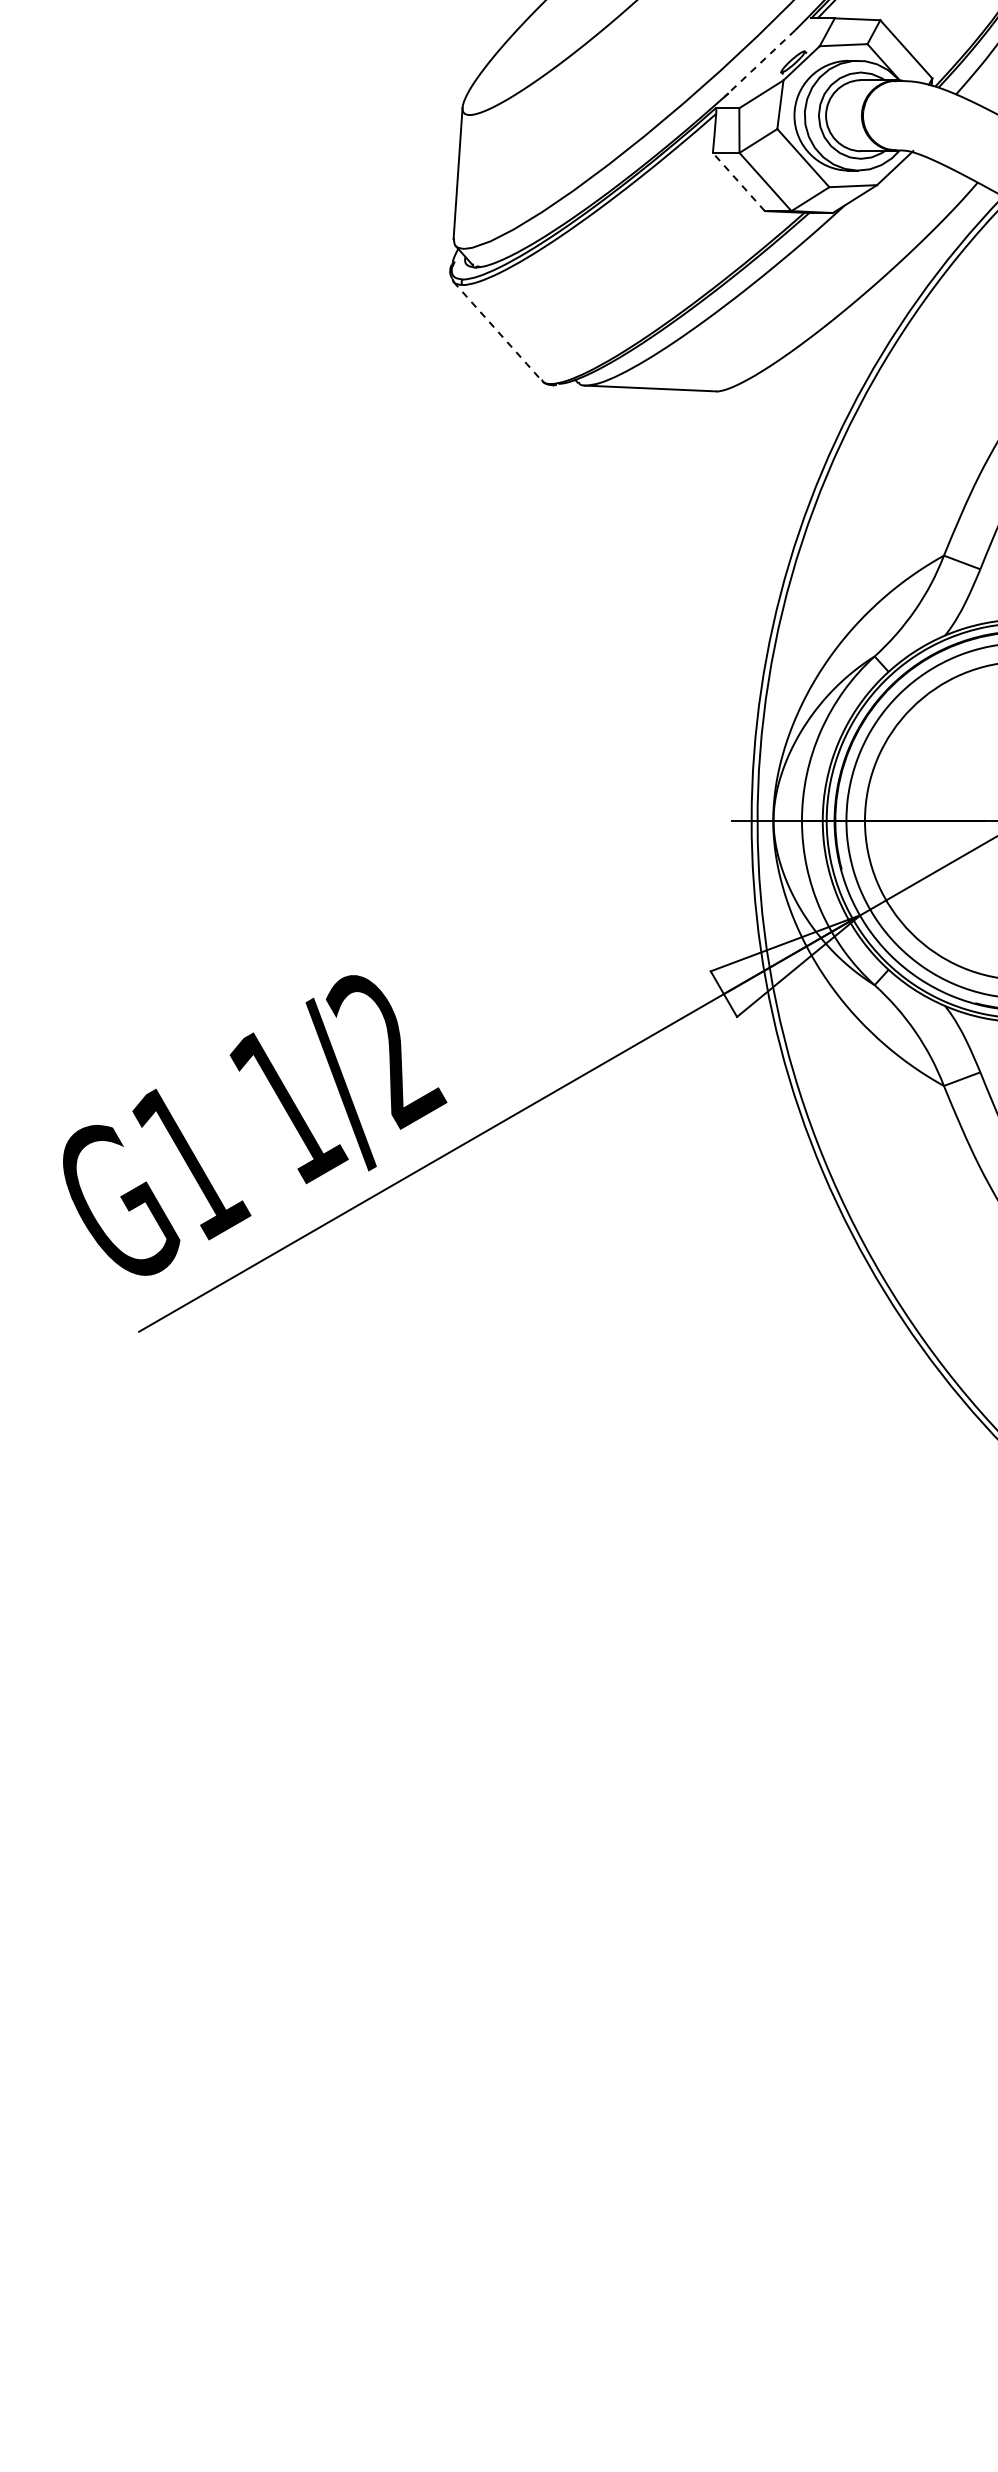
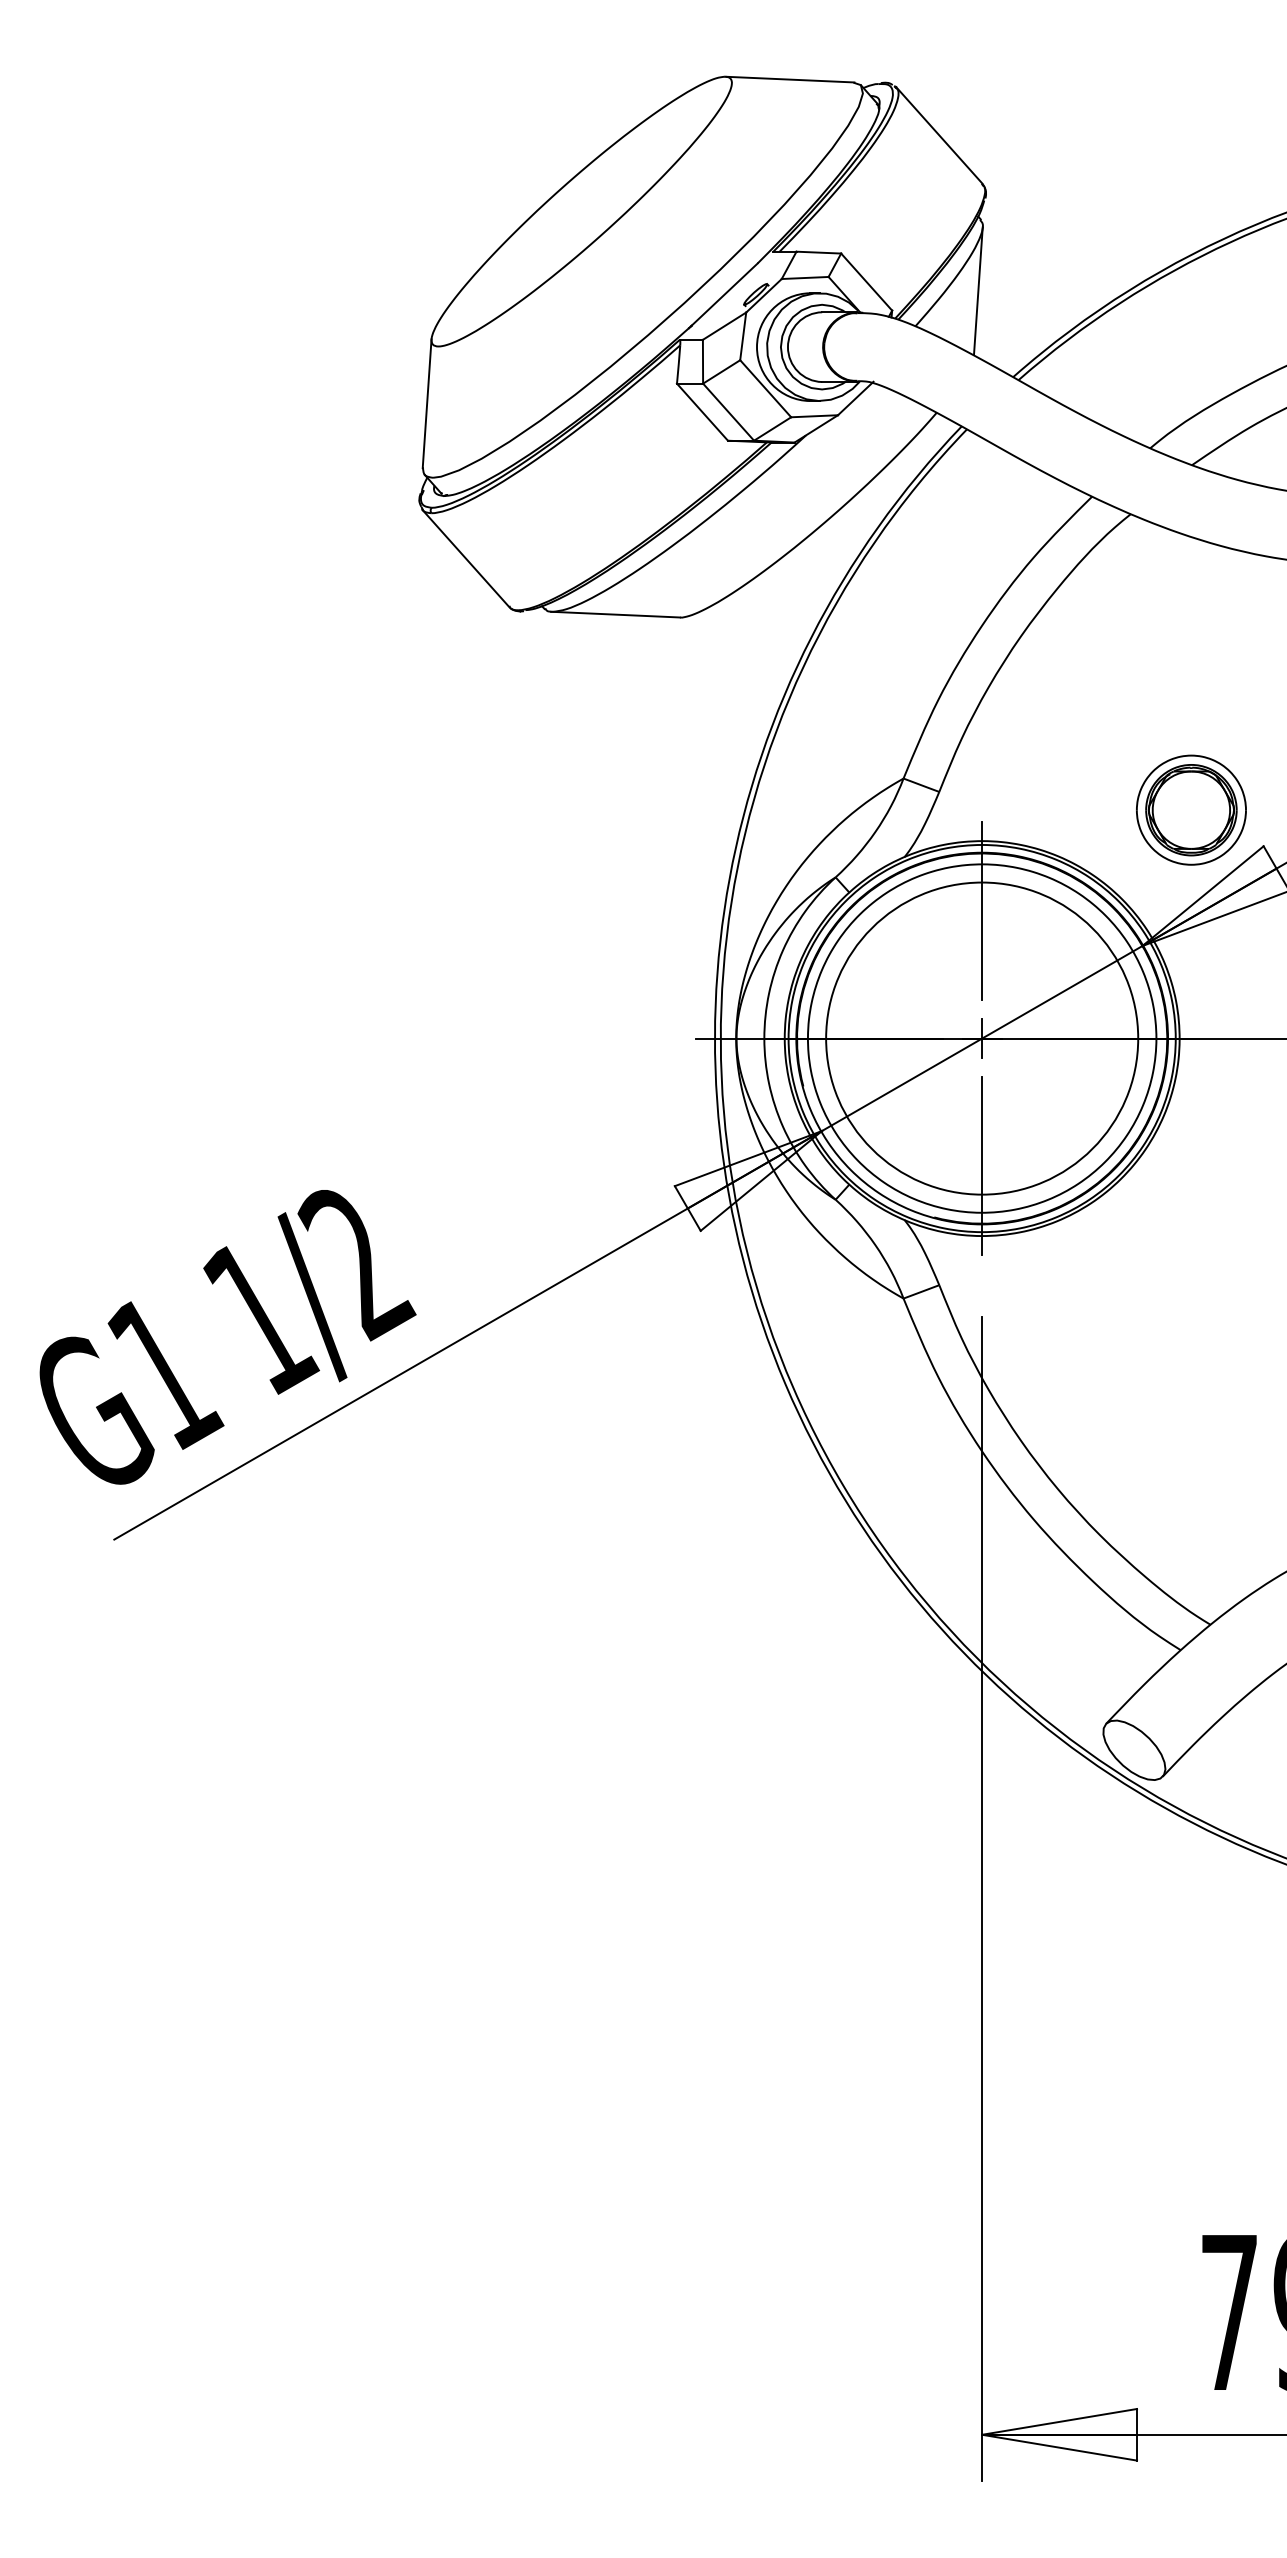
line: (760, 64) -> (723, 296), dashed -> solid
line: (738, 181) -> (702, 411), dashed -> solid
line: (498, 332) -> (466, 559), dashed -> solid

